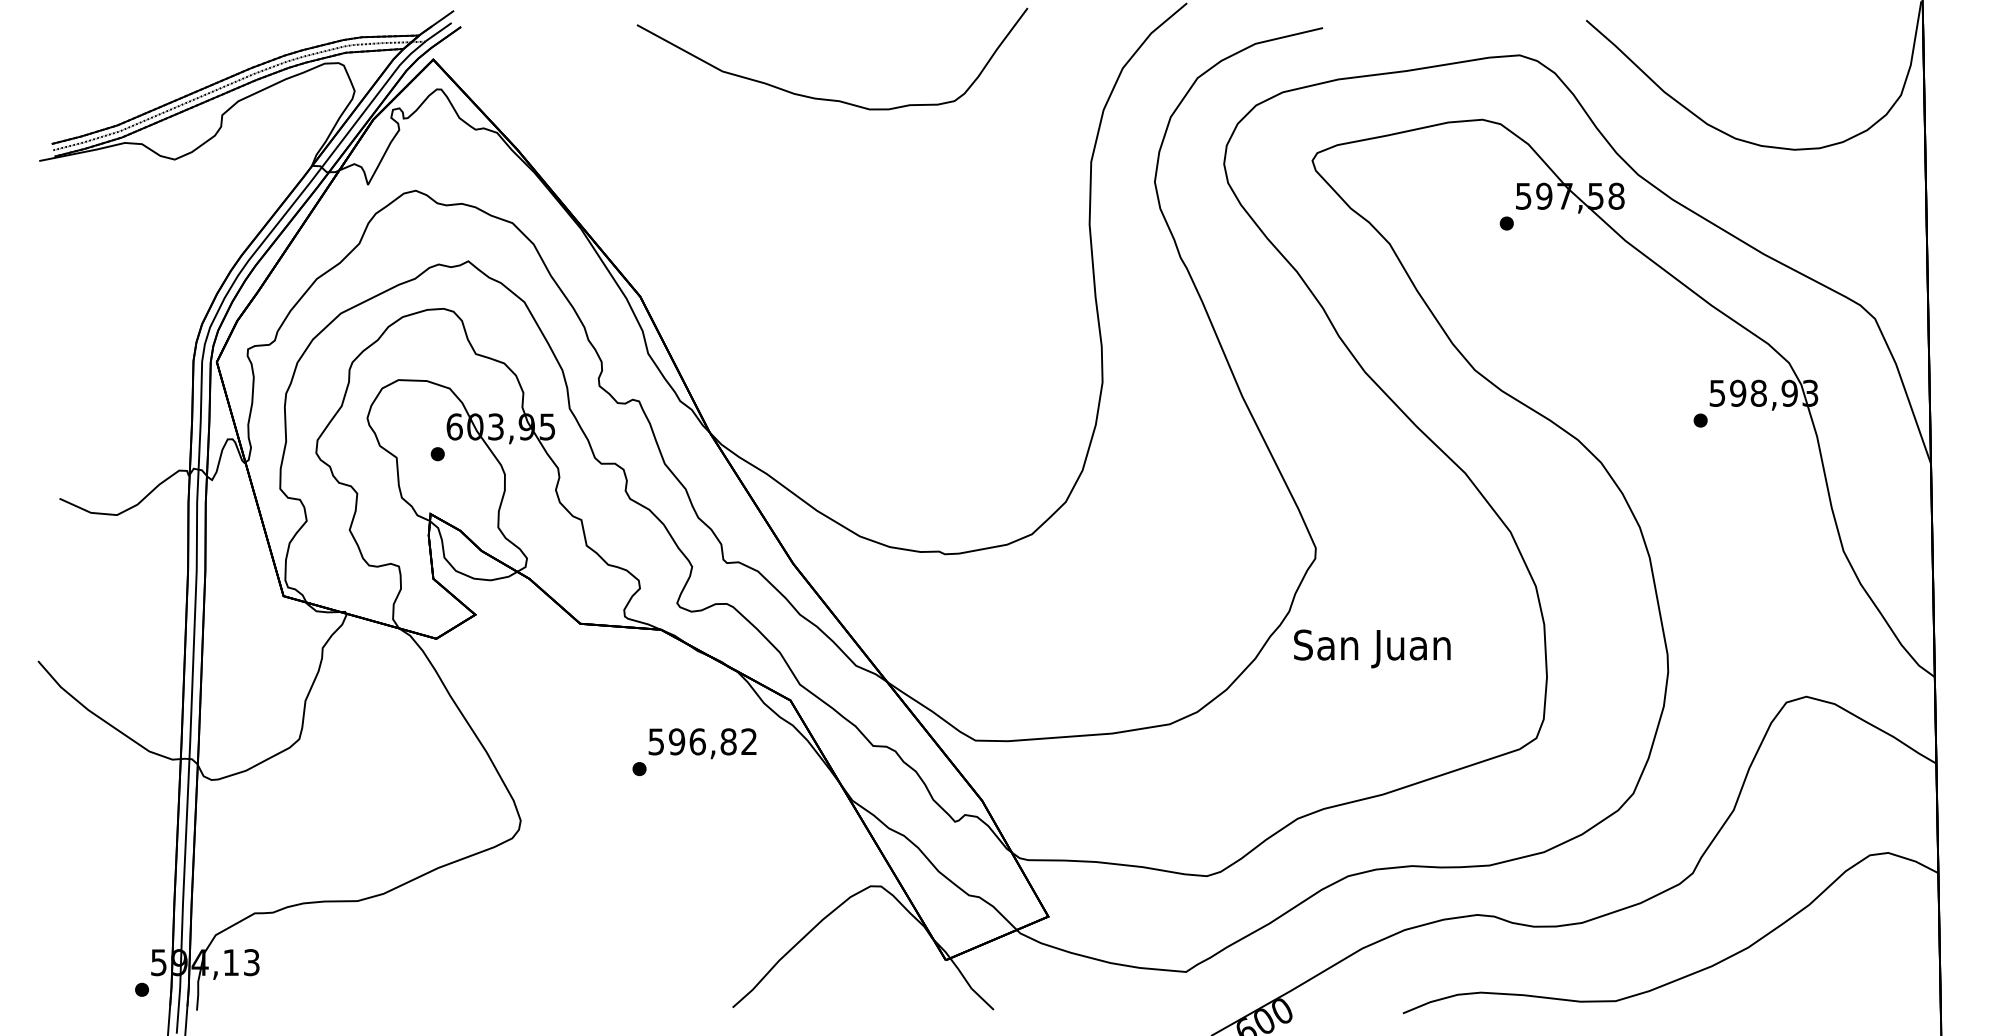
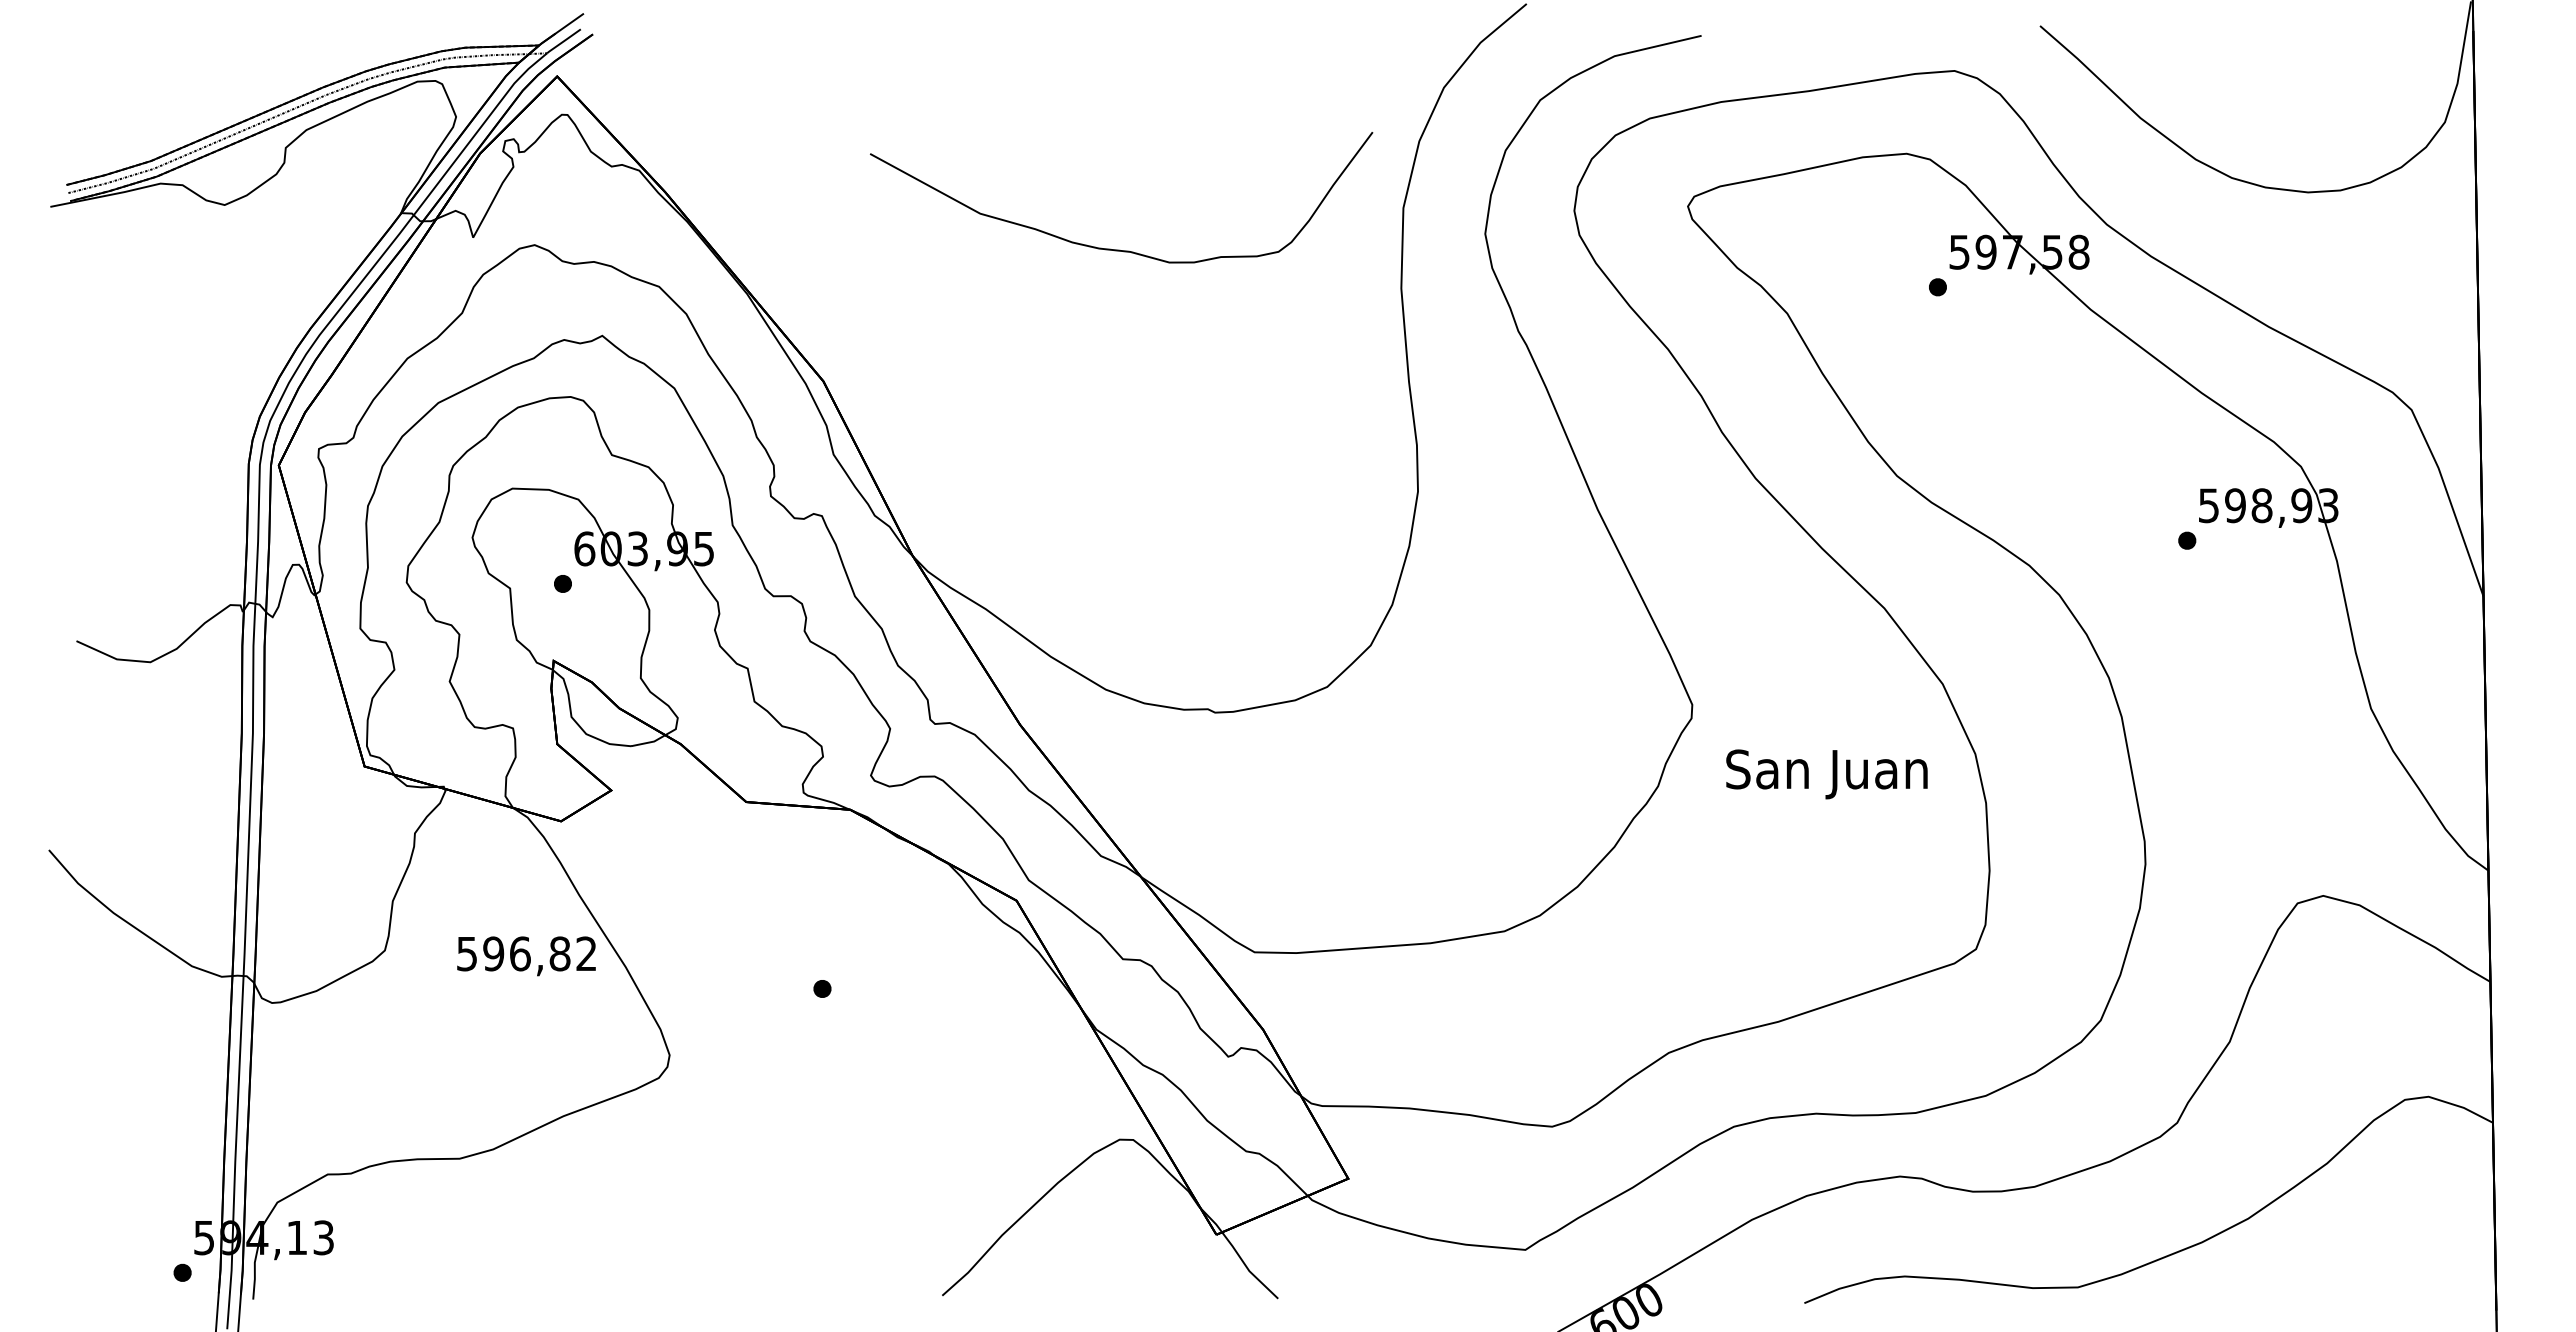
part: (830, 99) -> (1119, 249), moved
text: (1371, 649) -> (1826, 774), moved
text: (702, 743) -> (526, 956), moved

